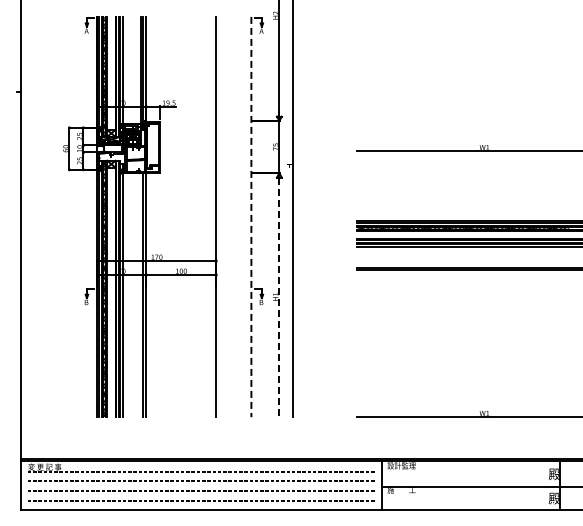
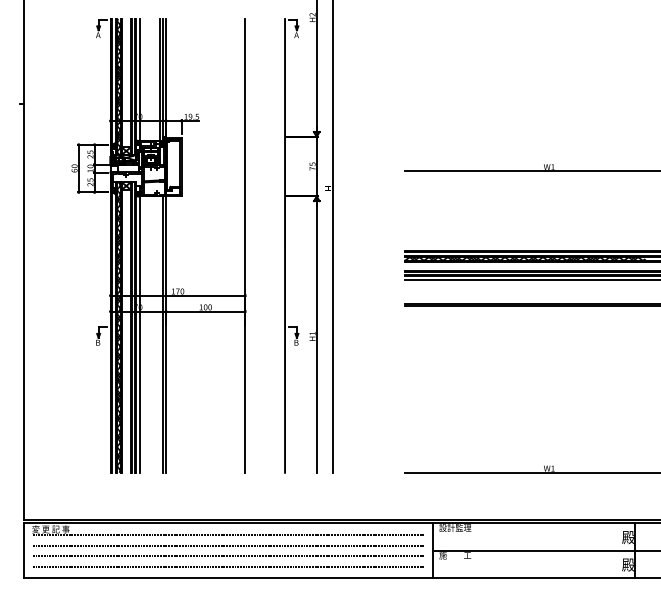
line: (251, 217) -> (285, 246), dashed -> solid
line: (279, 298) -> (316, 338), dashed -> solid

